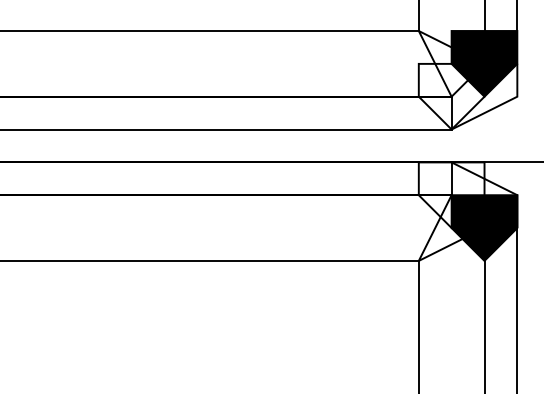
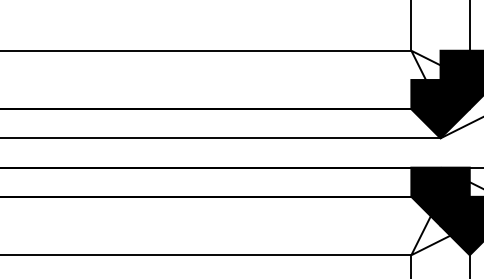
fill: (451, 96) -> (440, 108), added
fill: (451, 195) -> (440, 197), added

